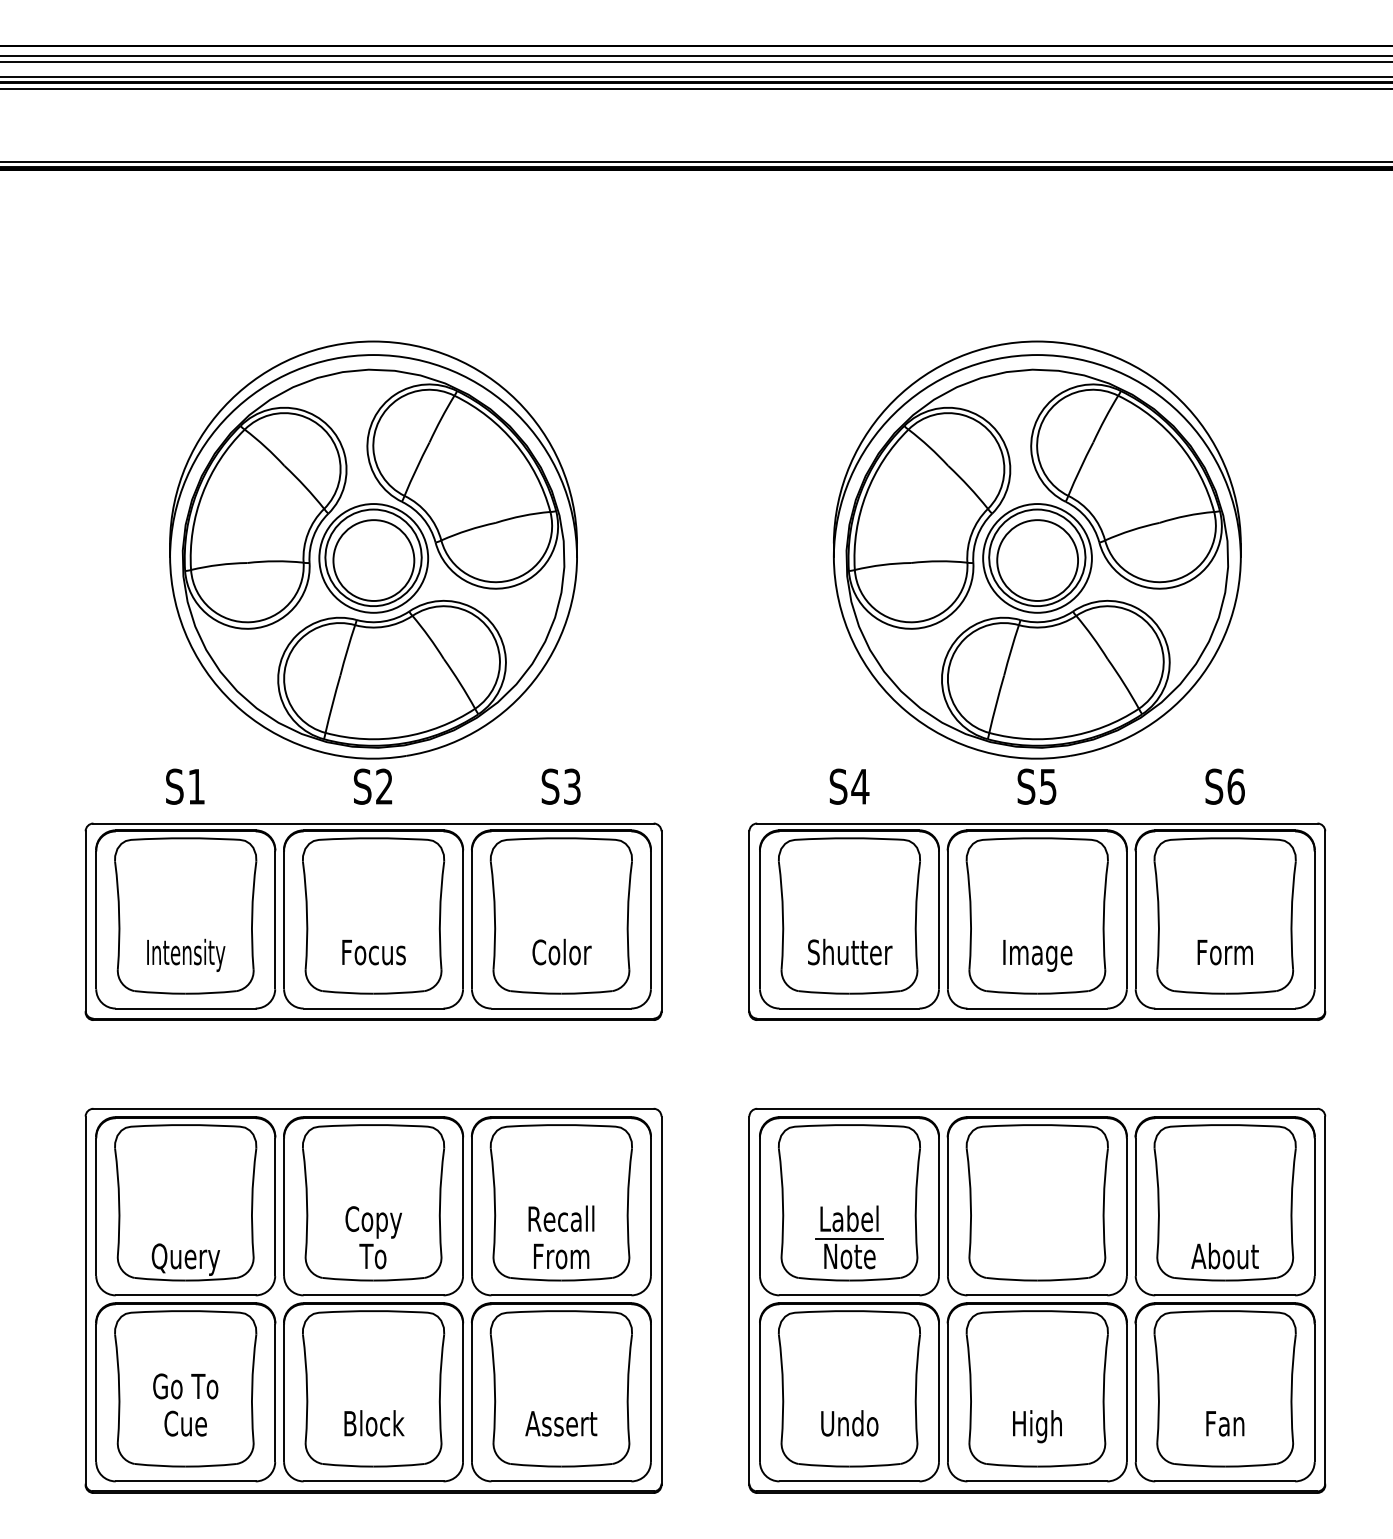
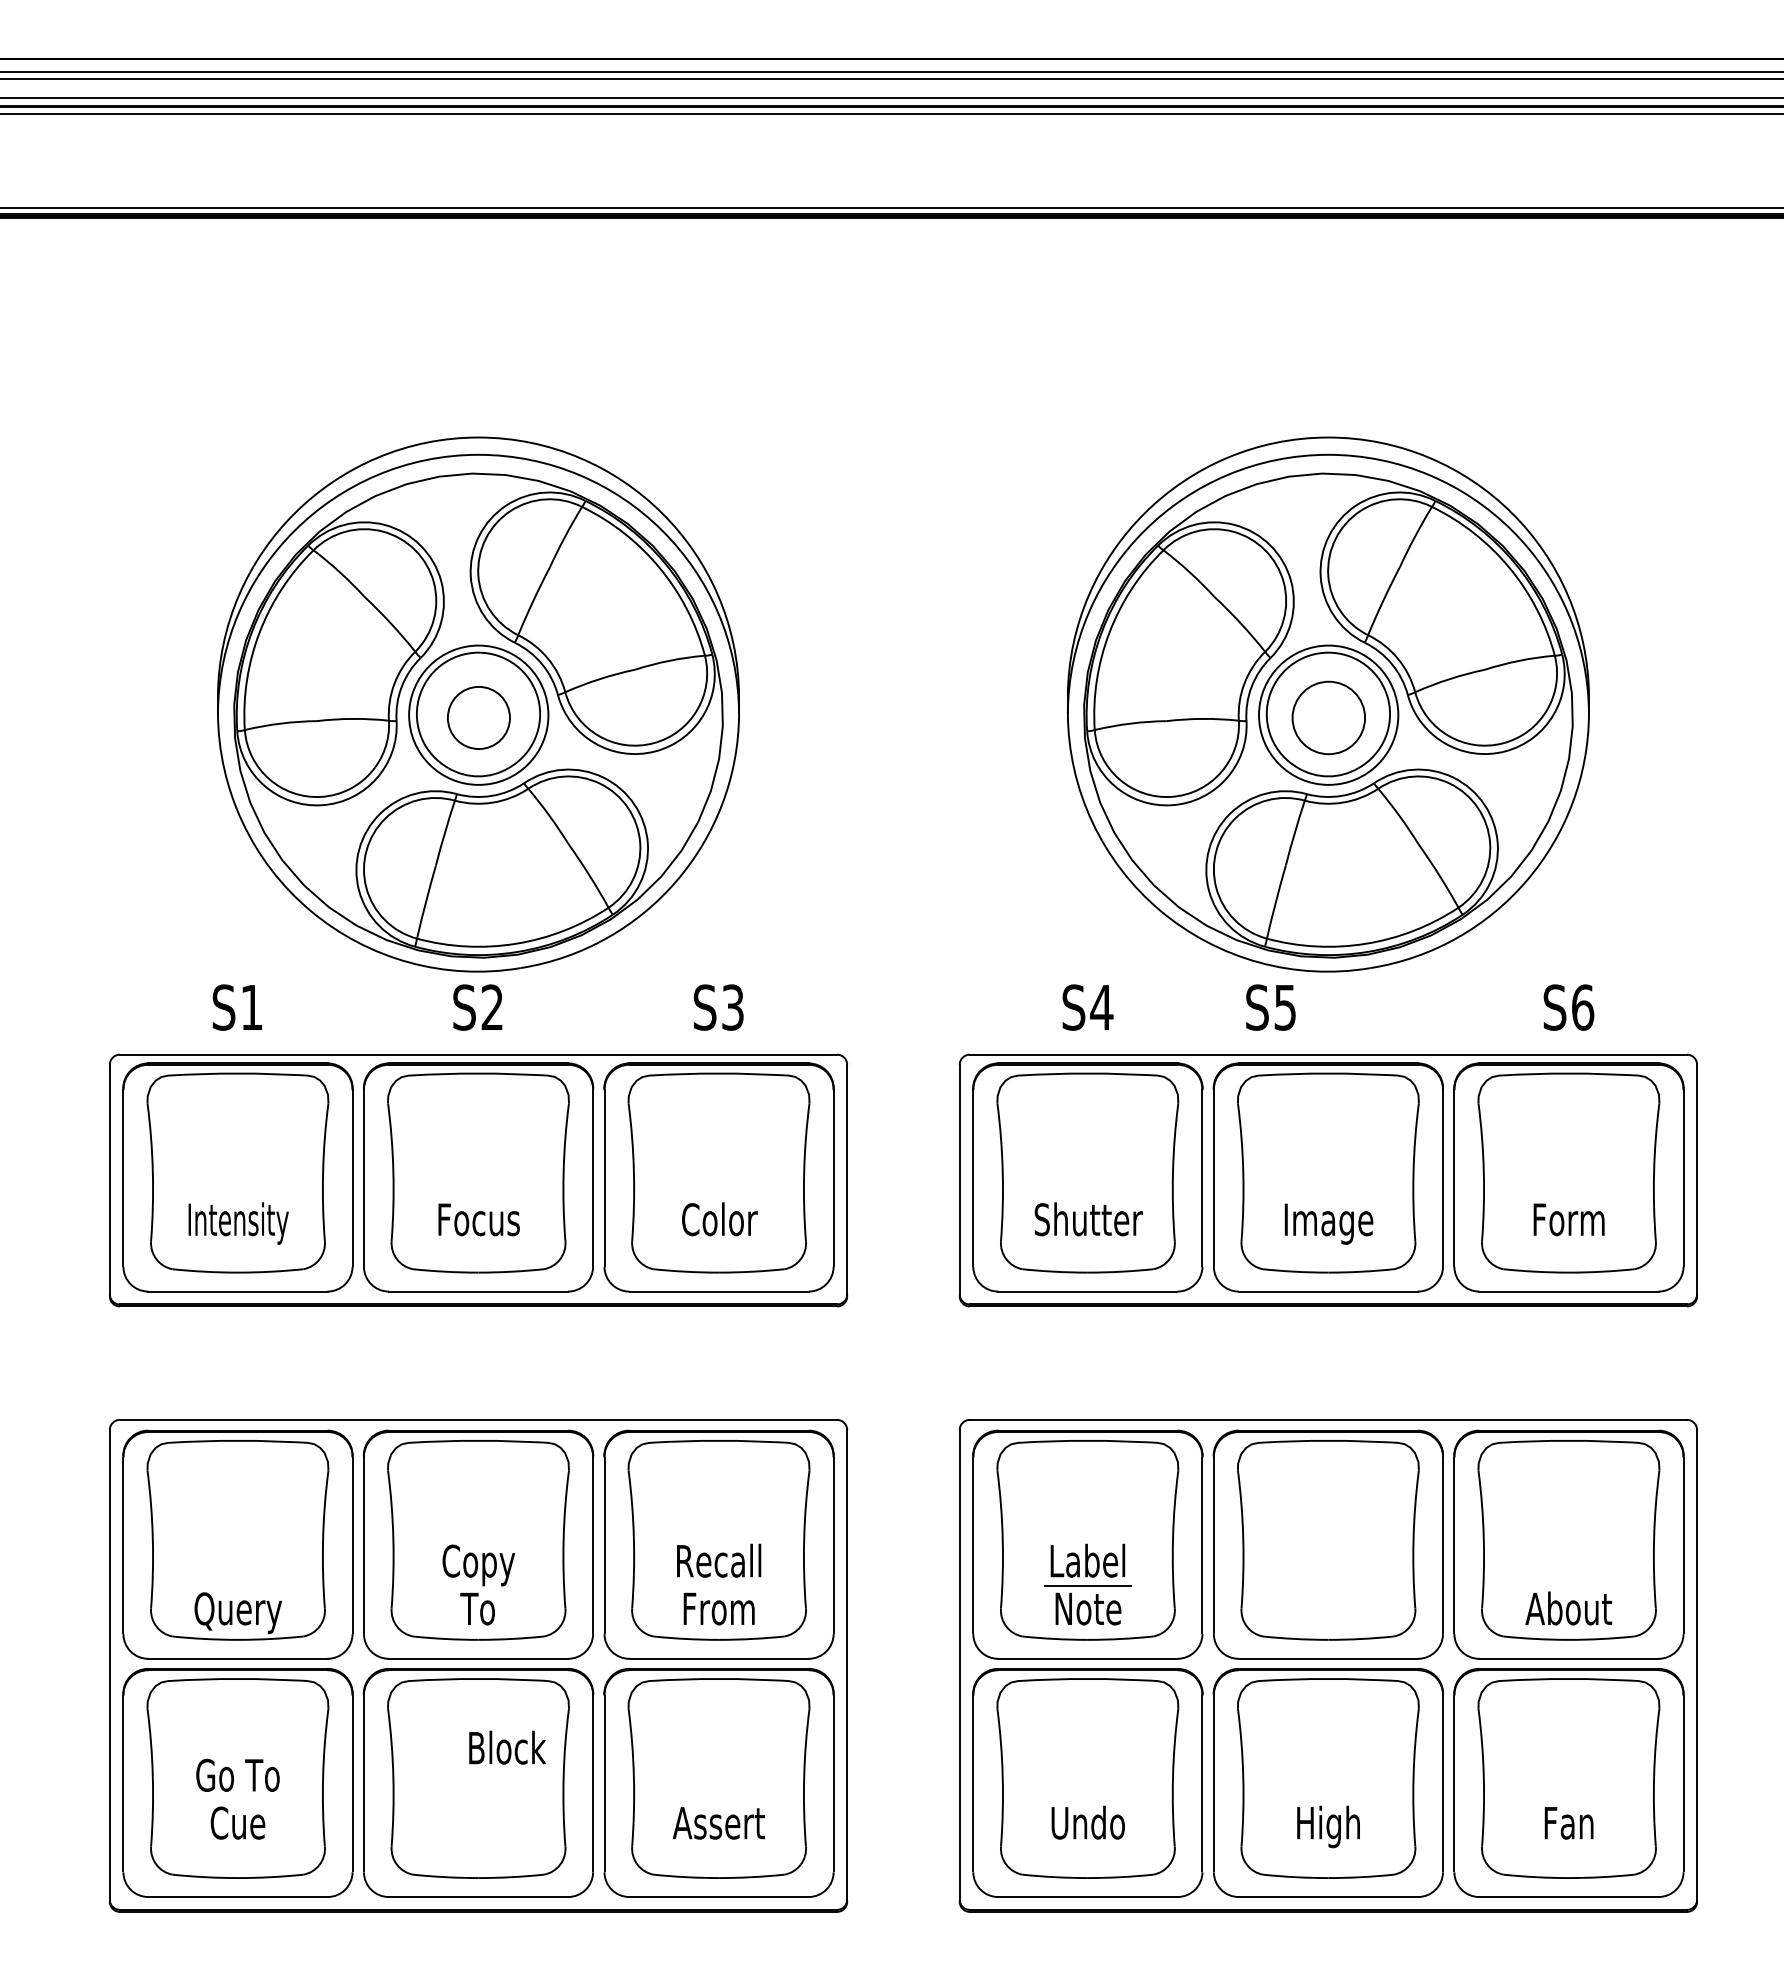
circle: (373, 560) -> (478, 717), size x0.6
circle: (1037, 560) -> (1328, 717), size x0.7
text: (1036, 786) -> (1270, 1007), moved
text: (374, 1423) -> (507, 1747), moved

